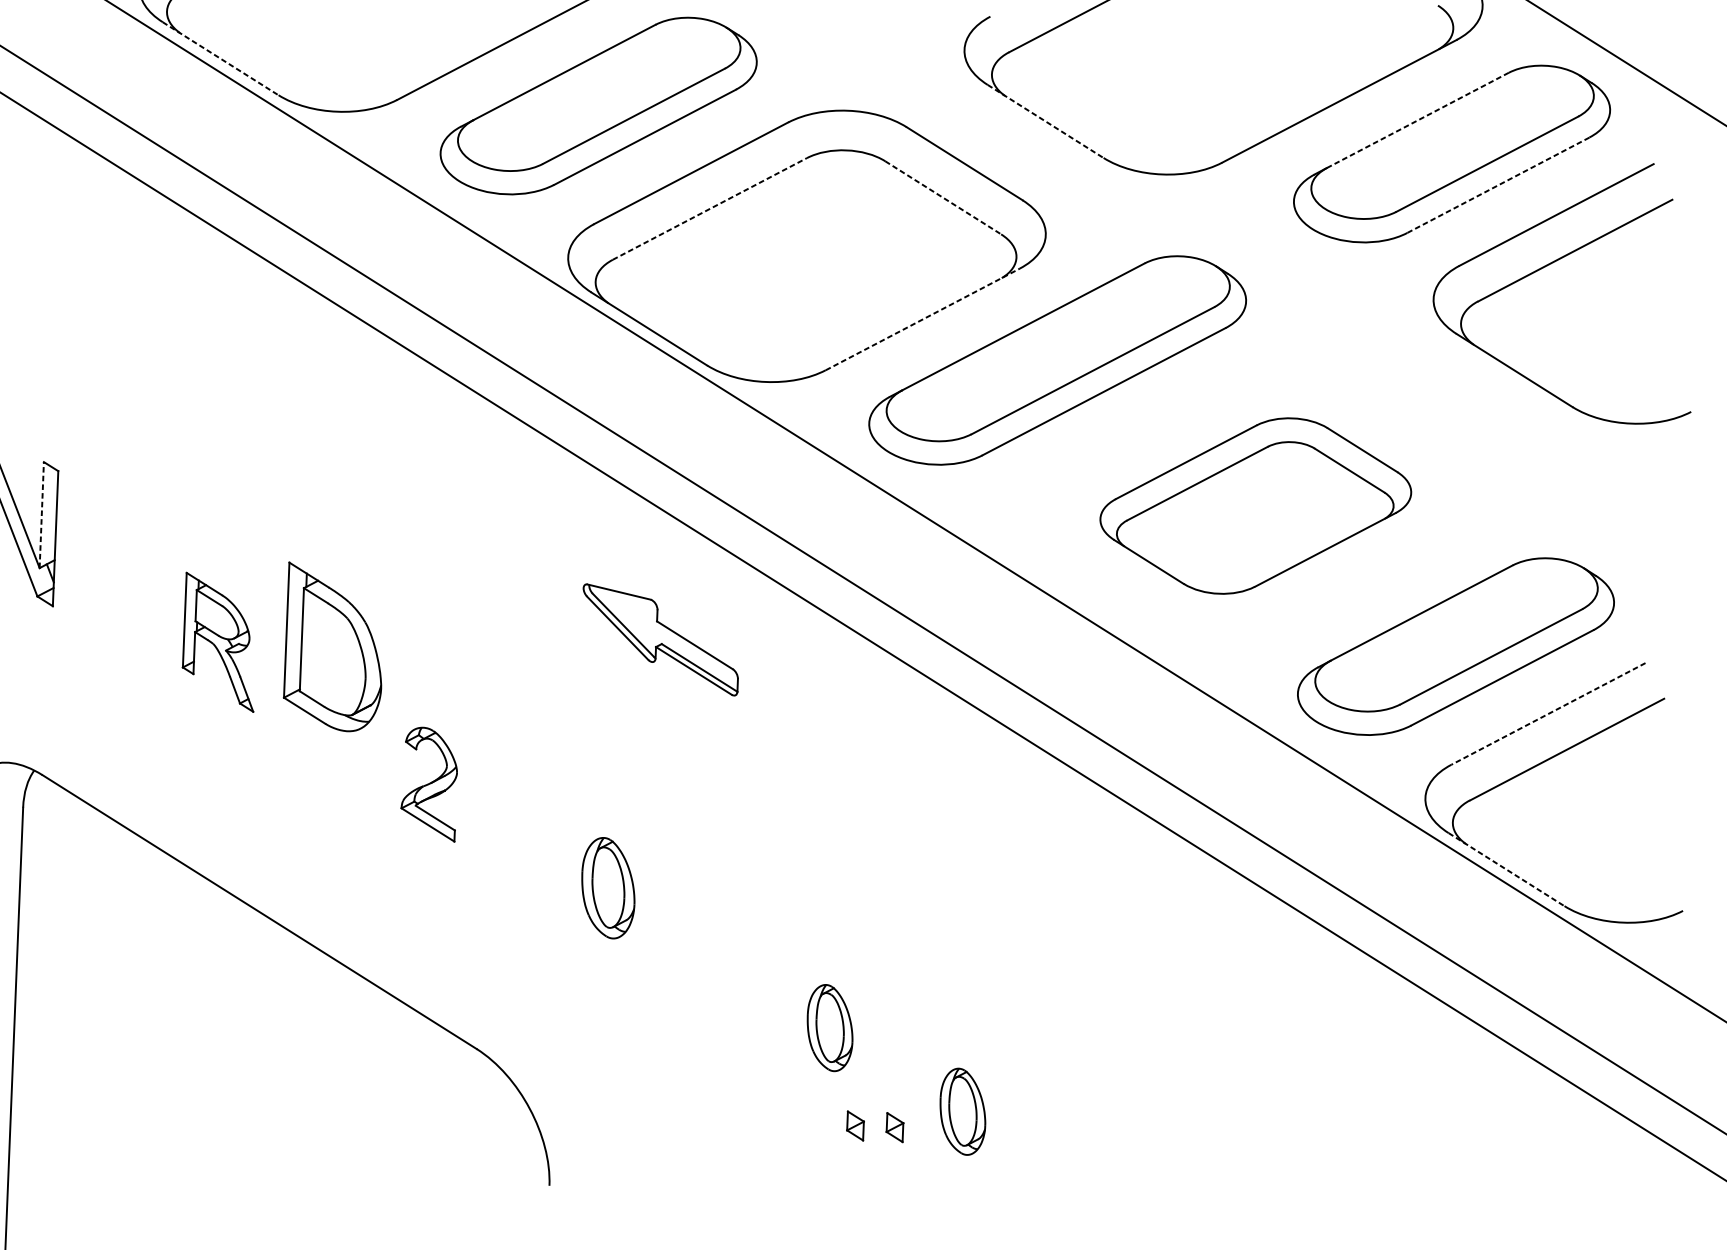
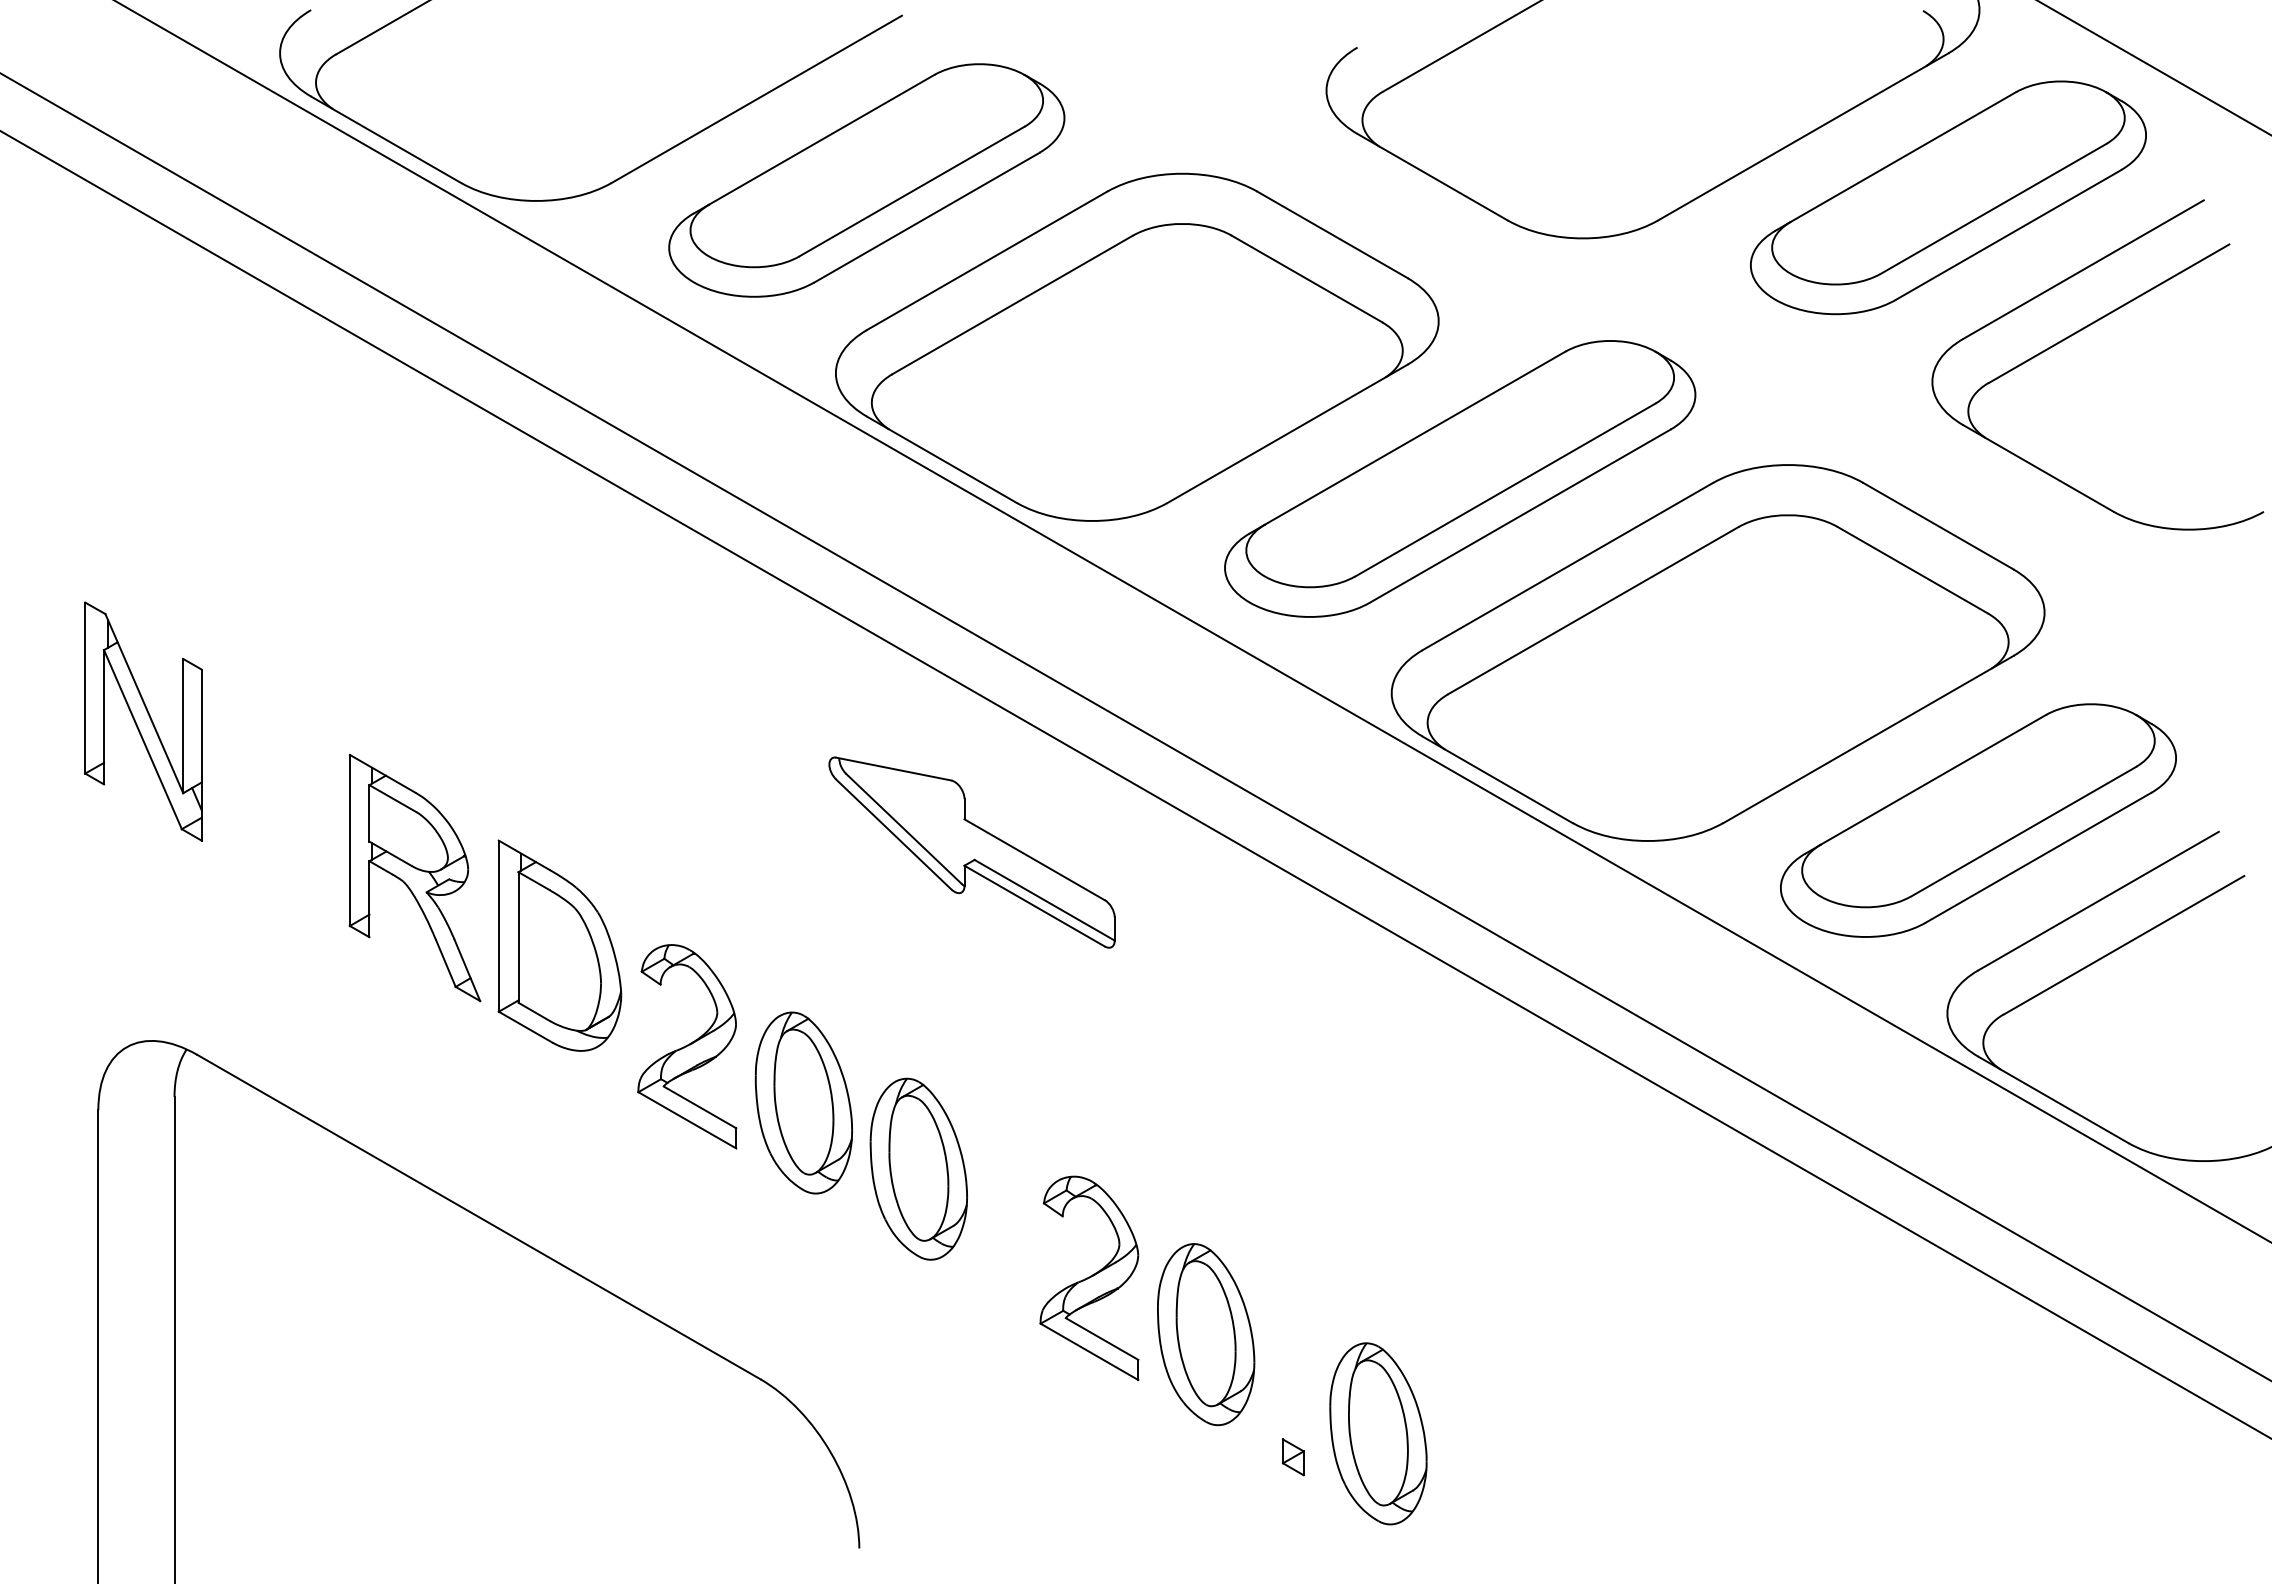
line: (220, 58) -> (386, 139), dashed -> solid
line: (1417, 119) -> (1903, 156), dashed -> solid
line: (1045, 121) -> (1432, 177), dashed -> solid
line: (1498, 185) -> (2008, 235), dashed -> solid
line: (943, 198) -> (1307, 279), dashed -> solid
line: (709, 209) -> (1012, 305), dashed -> solid
line: (922, 319) -> (1287, 433), dashed -> solid
part: (1255, 505) -> (1717, 652), size x1.67
line: (42, 514) -> (183, 725), dashed -> solid
part: (660, 639) -> (971, 852), size x1.43
part: (219, 641) -> (414, 877), size x1.43
part: (334, 647) -> (559, 945), moved
line: (1548, 714) -> (2098, 901), dashed -> solid
part: (429, 784) -> (687, 1046), size x1.43
part: (519, 831) -> (803, 1102), added
line: (1506, 869) -> (2053, 1100), dashed -> solid
part: (608, 887) -> (918, 1168), size x1.43
part: (739, 979) -> (1089, 1278), added
part: (830, 1027) -> (1206, 1334), size x1.67
part: (962, 1111) -> (1378, 1433), size x1.67
part: (854, 1126) -> (1242, 1457), removed

